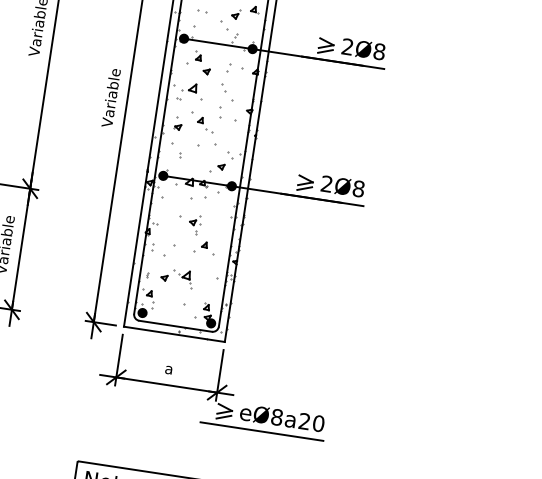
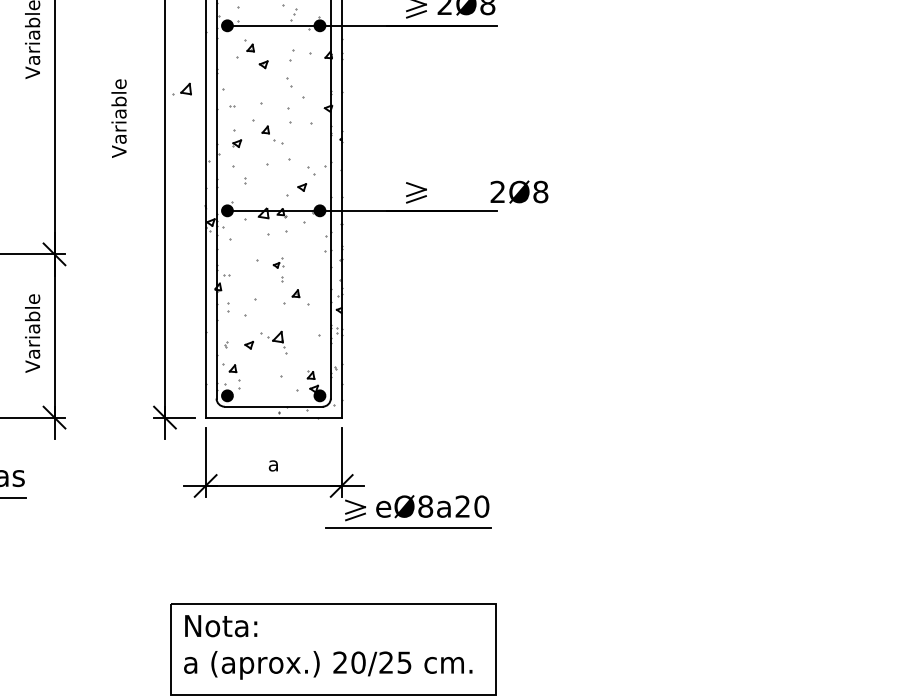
part: (189, 87) -> (181, 88), moved
text: (110, 97) -> (118, 118), moved
text: (343, 186) -> (519, 191), moved
part: (195, 219) -> (278, 262), size x0.7

